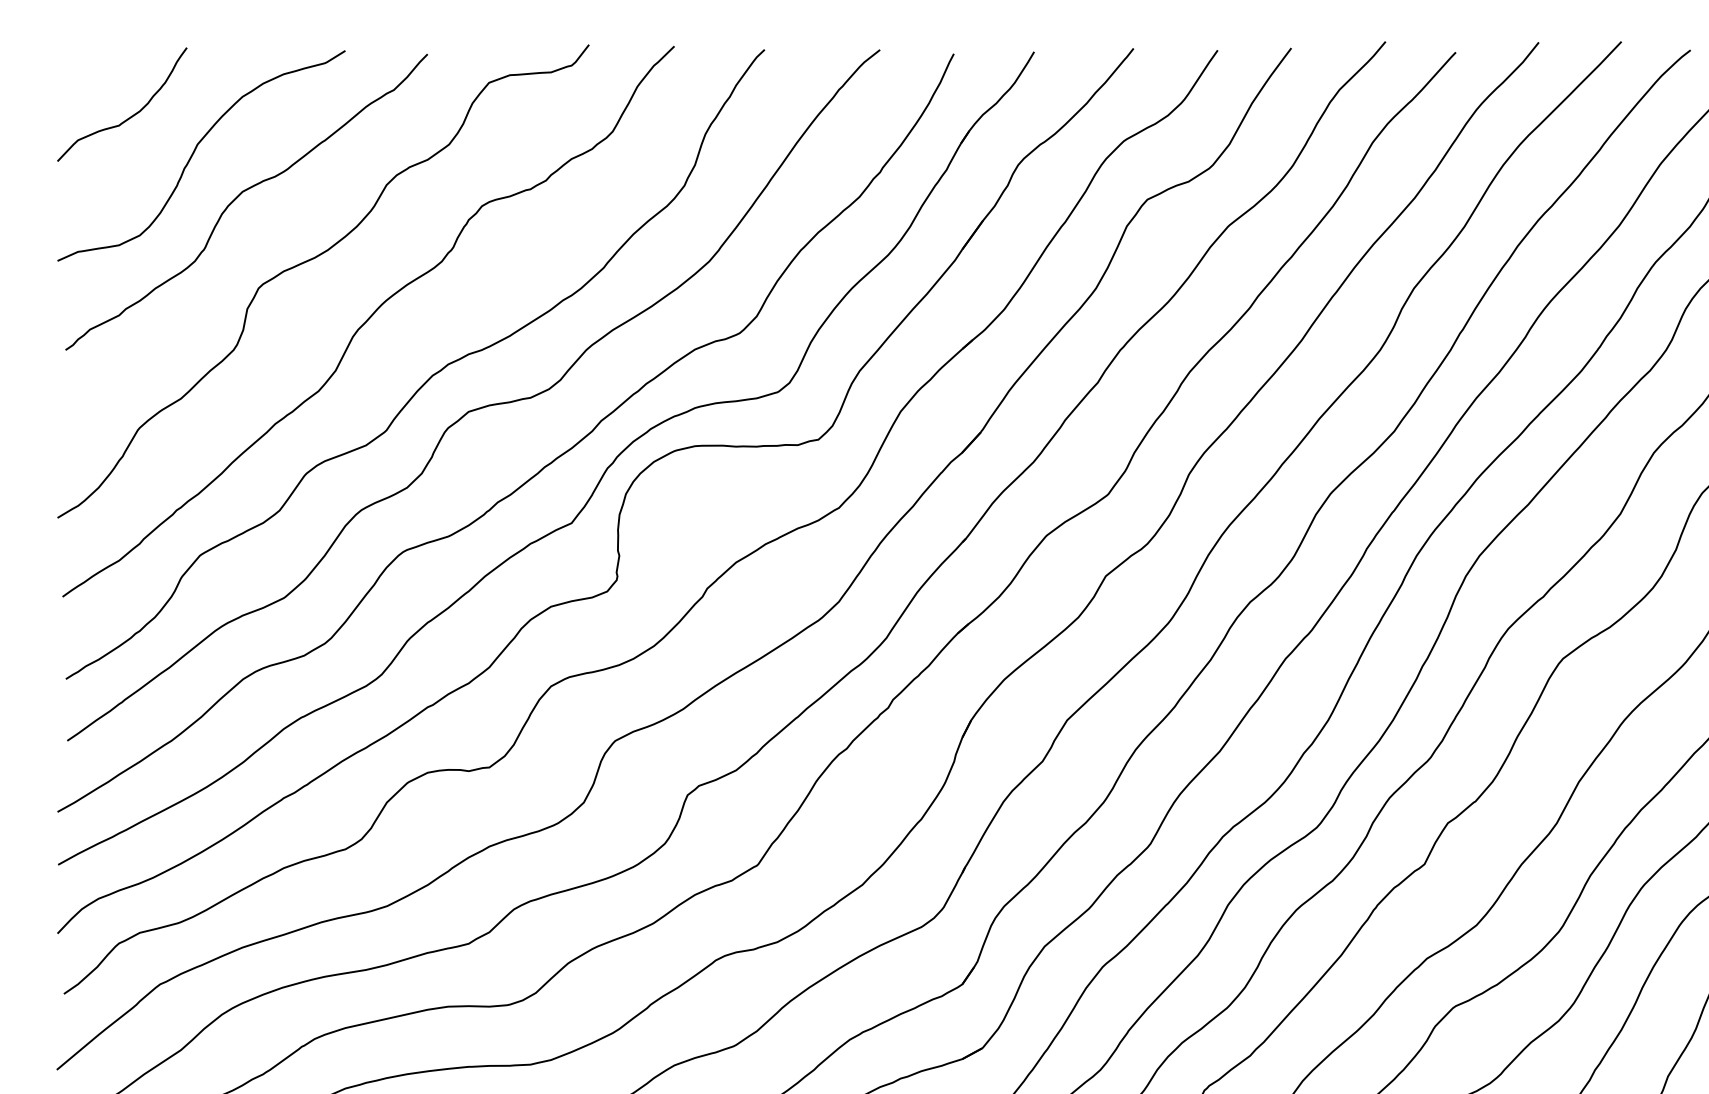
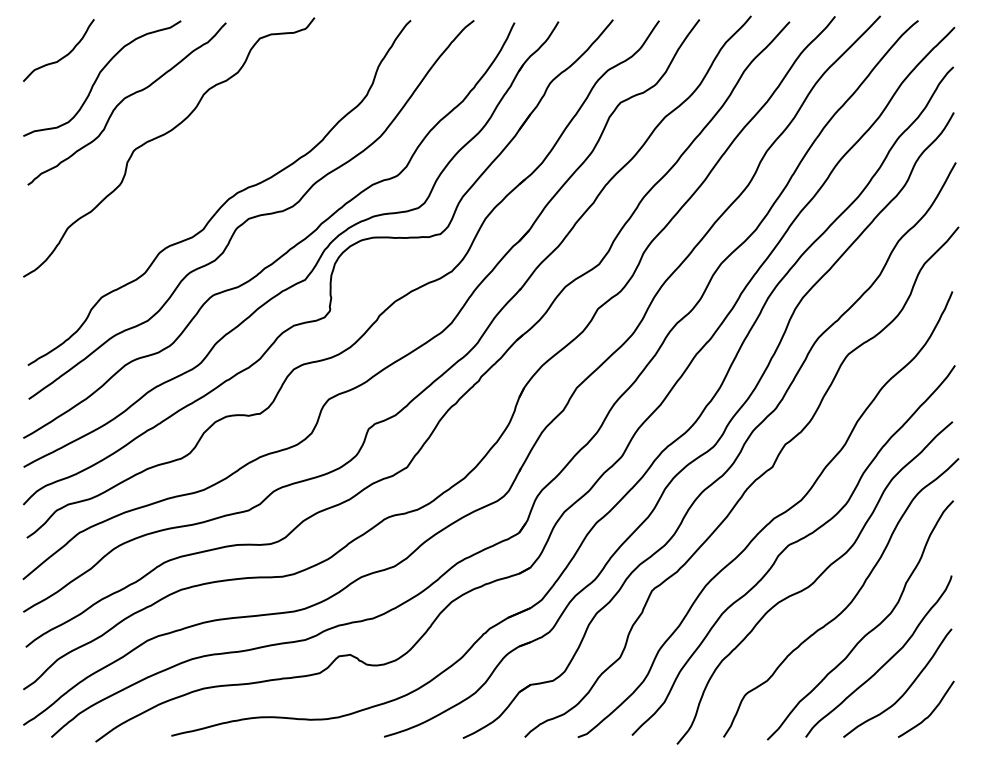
curve: (367, 321) -> (193, 169), removed

